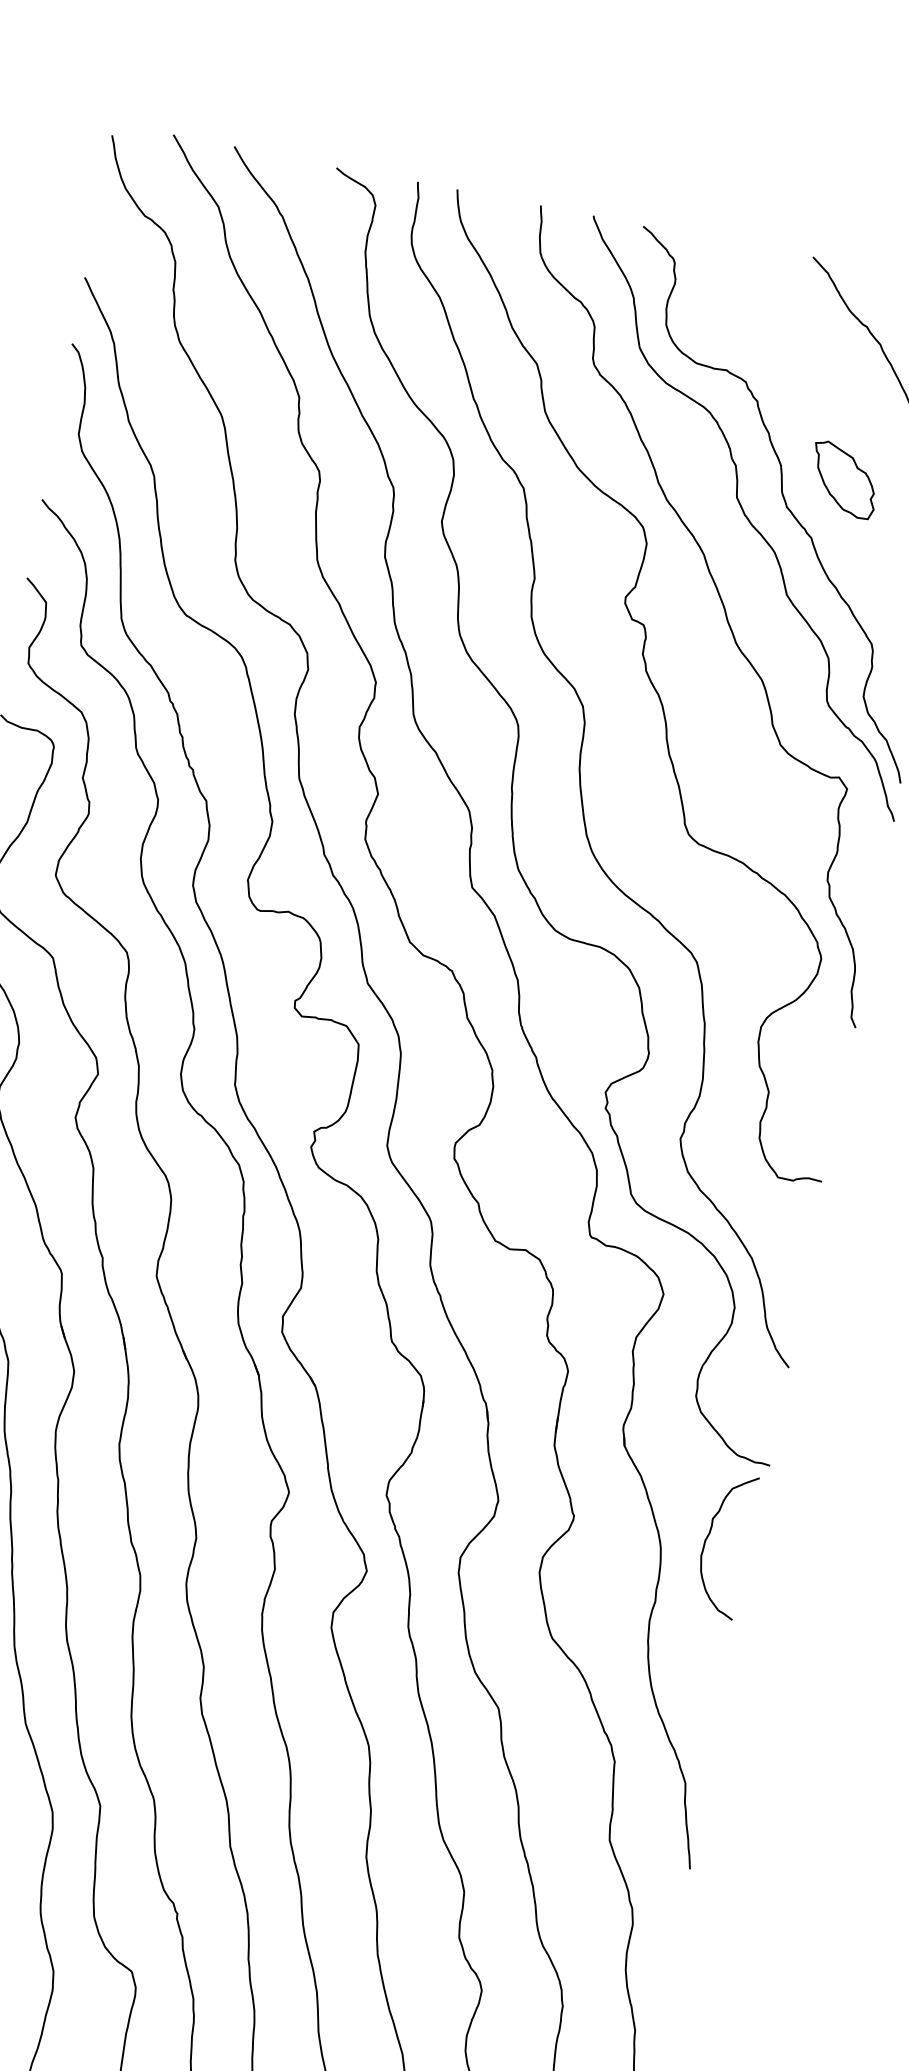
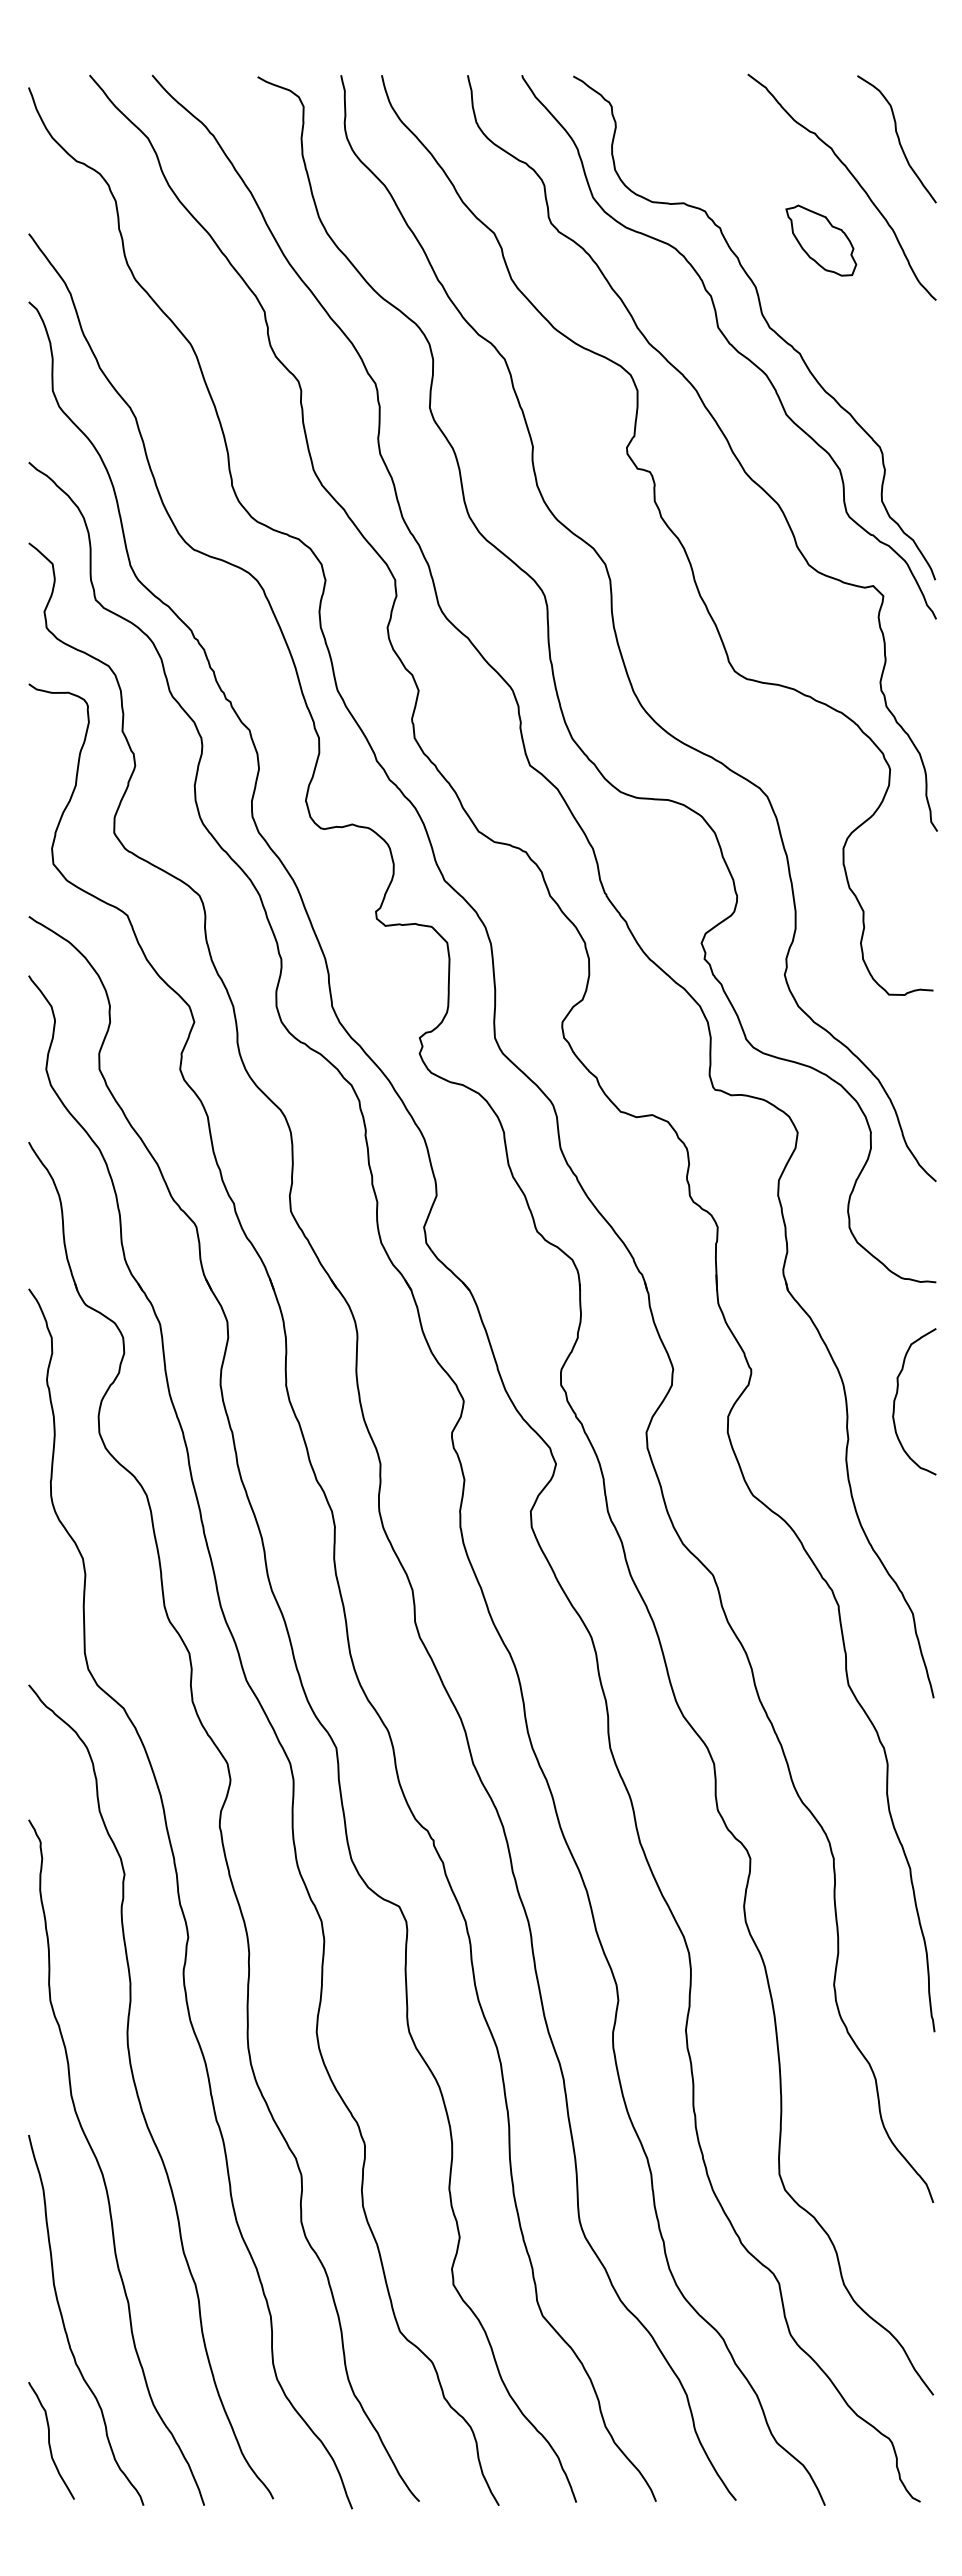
part: (844, 479) -> (821, 240), moved
curve: (709, 1535) -> (897, 1395), moved

